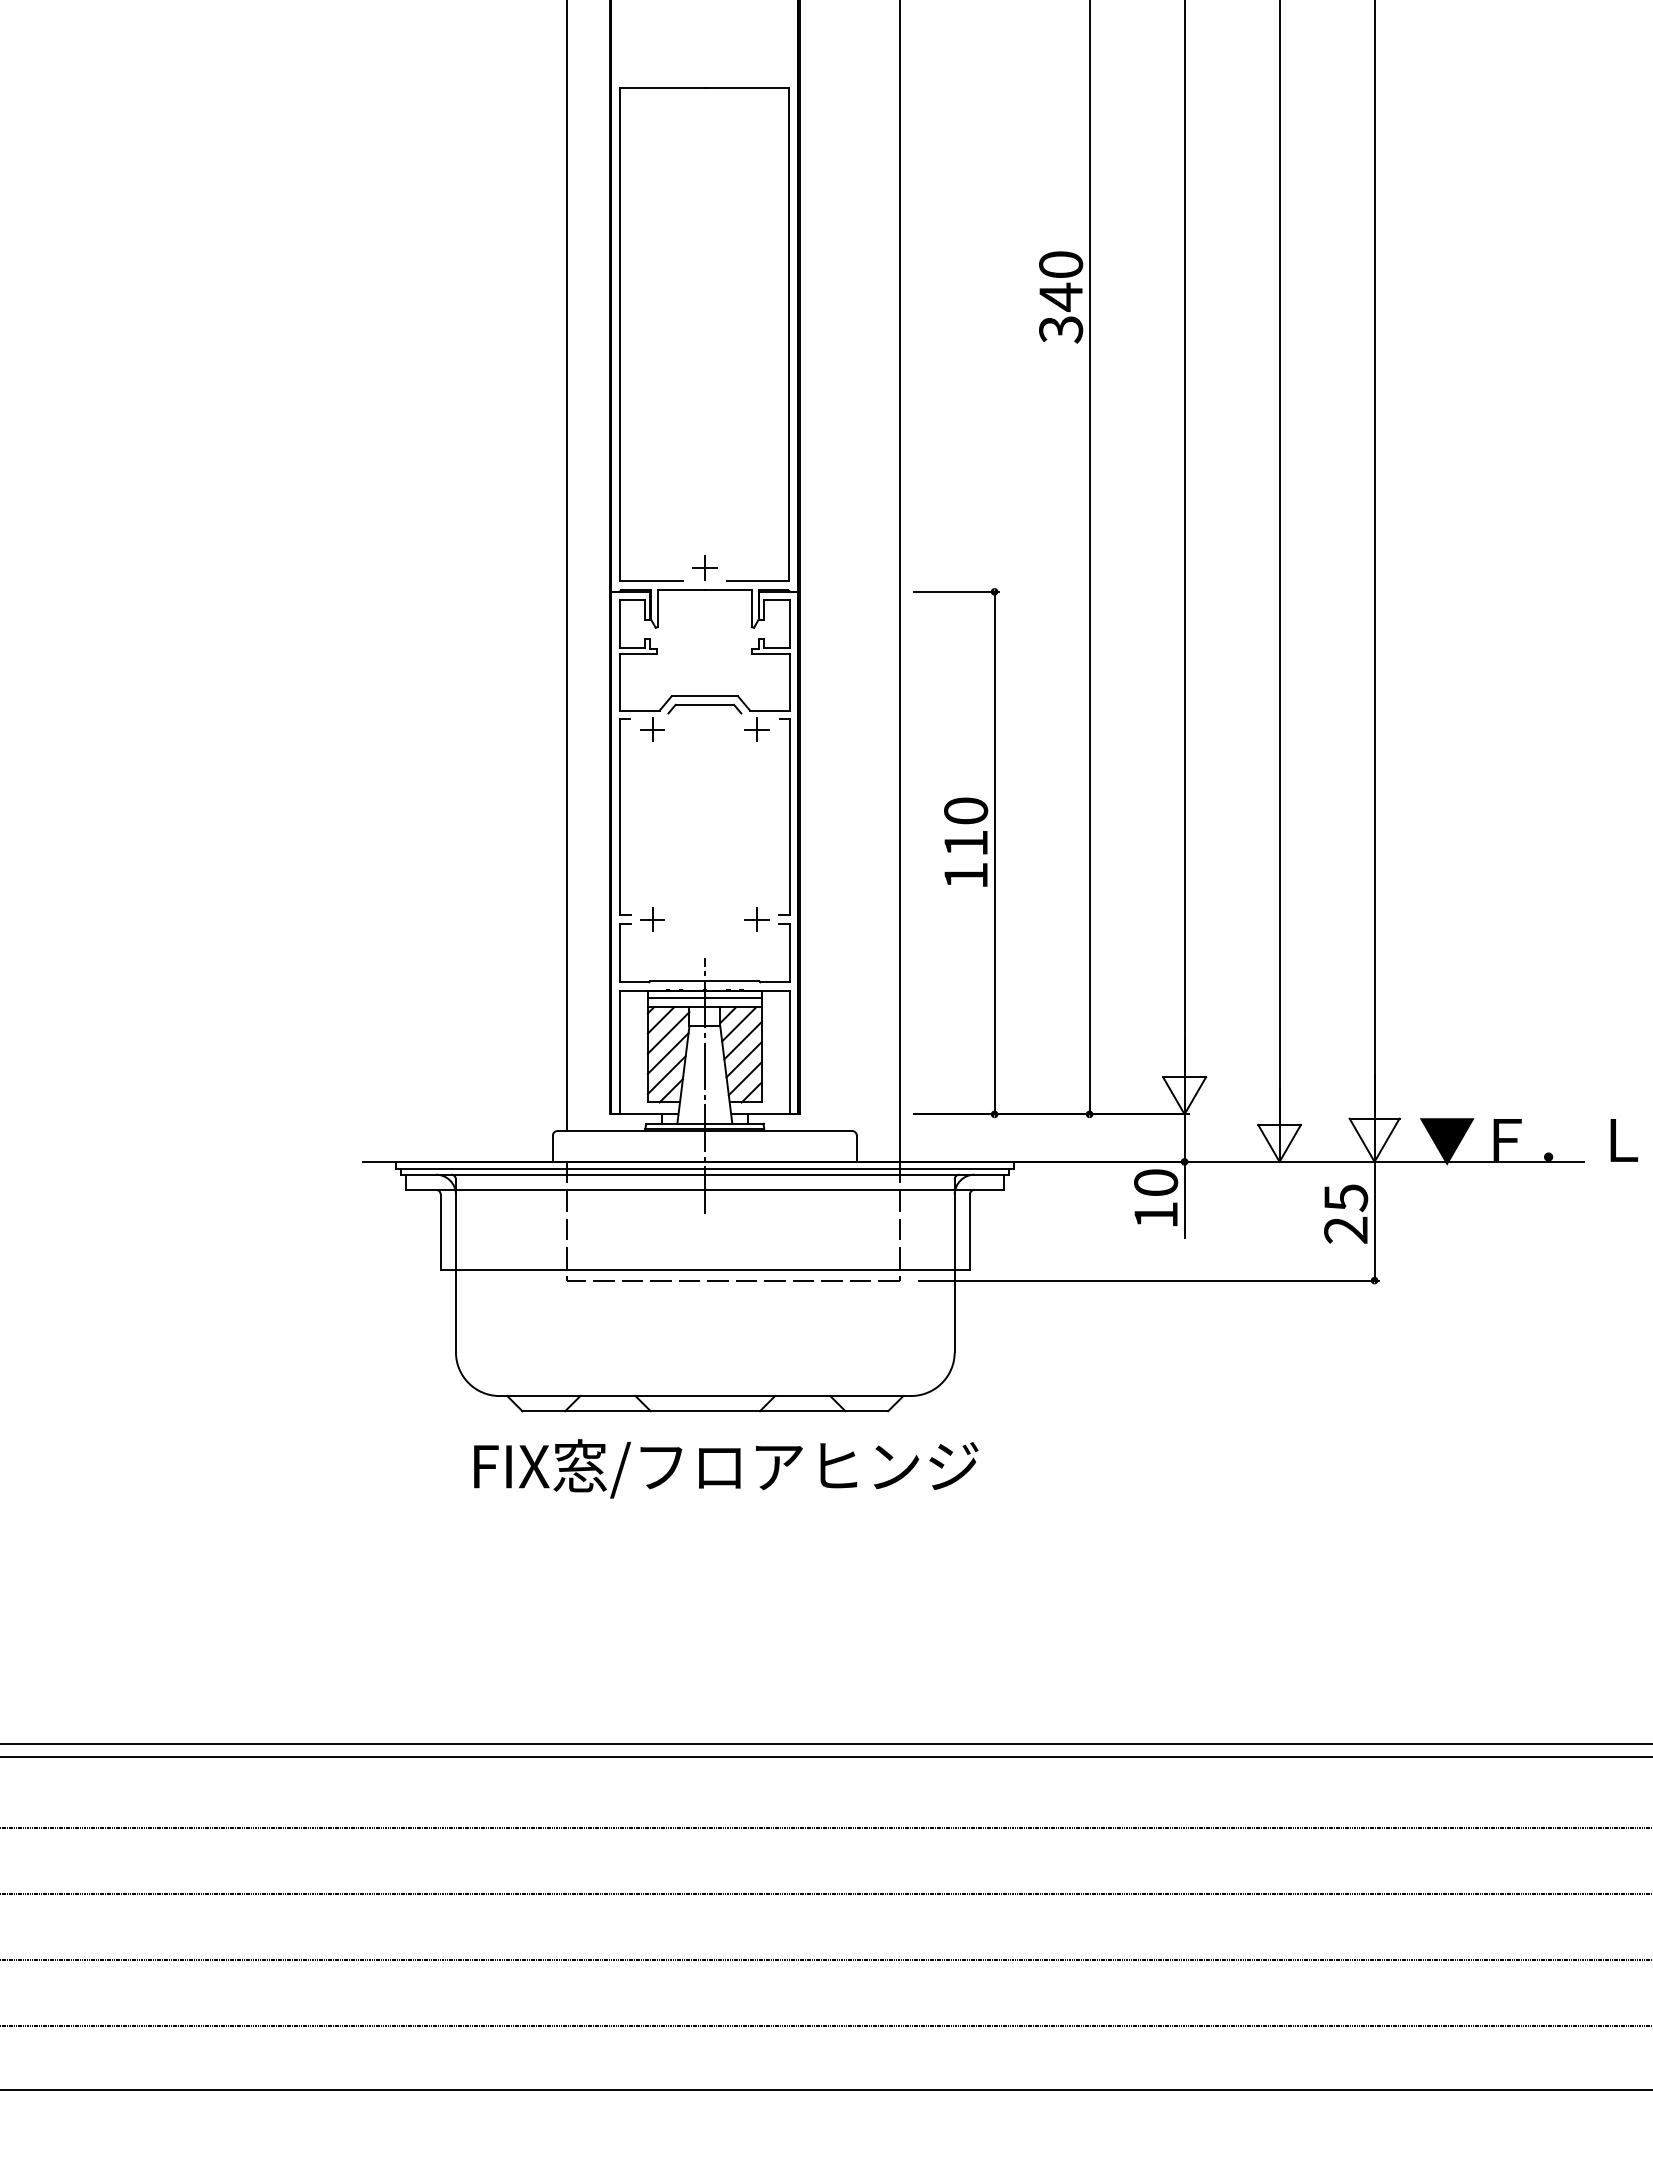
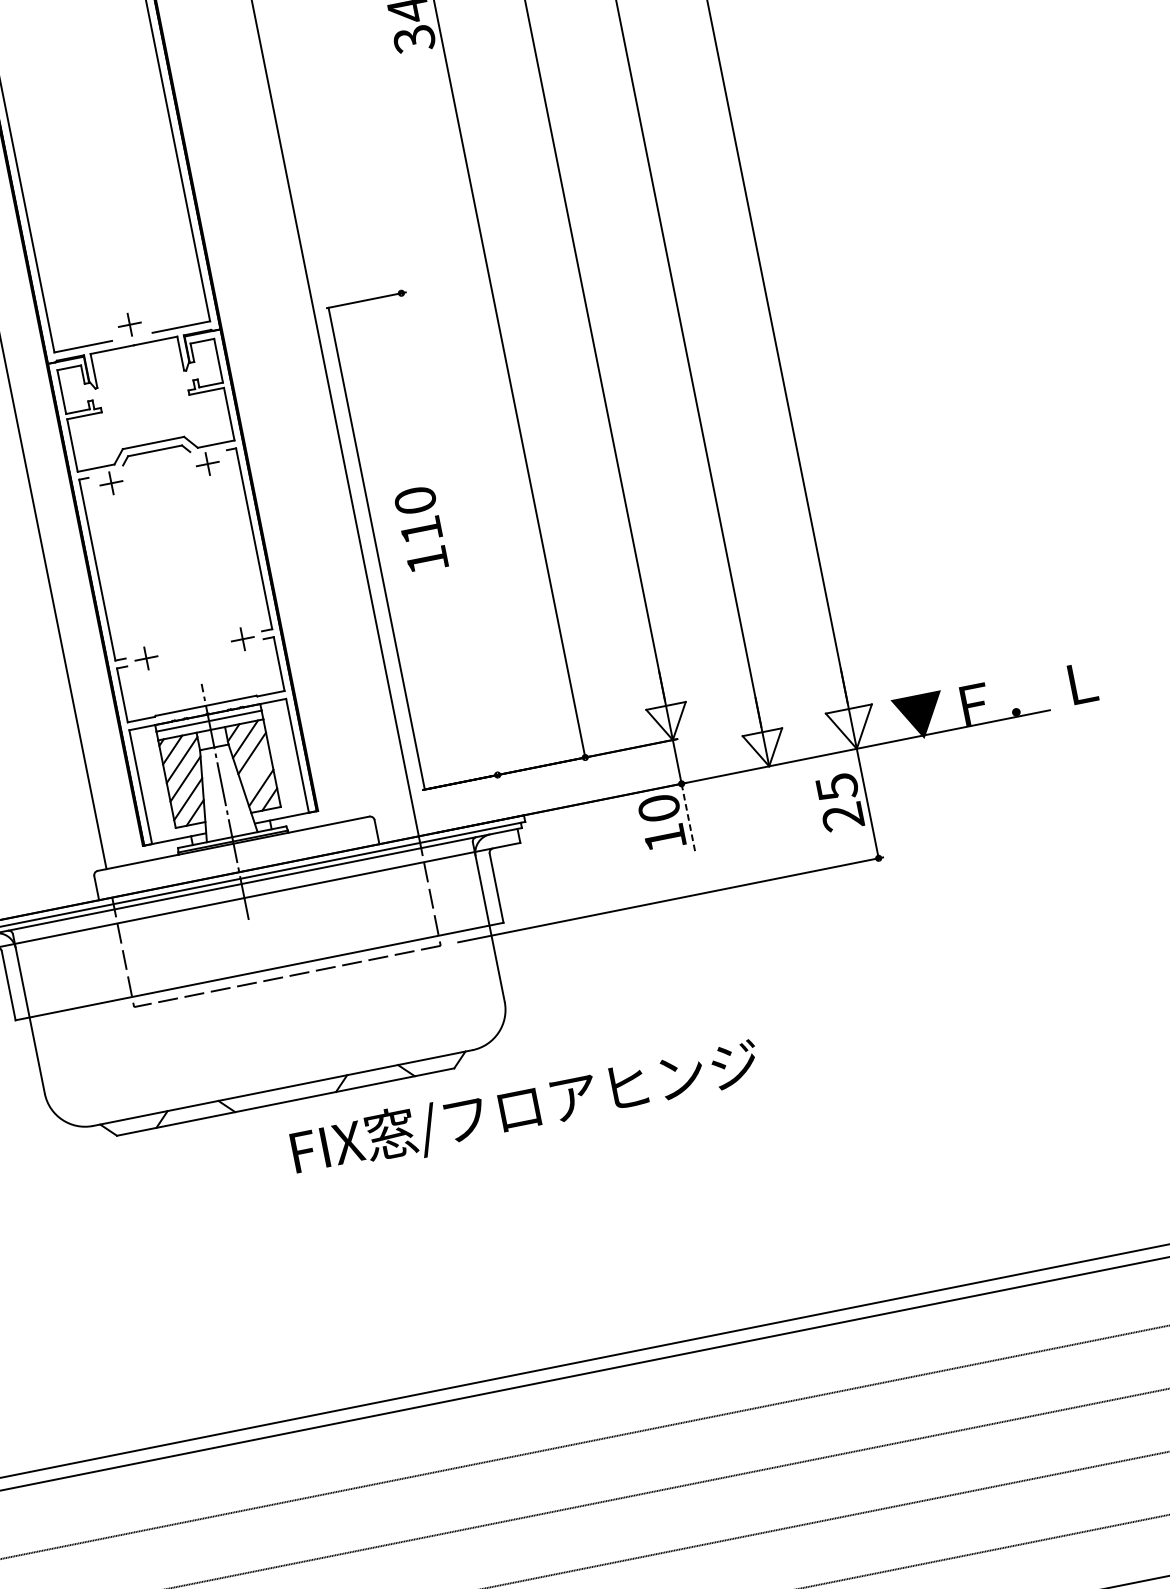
line: (994, 852) -> (376, 548), moved
line: (743, 1059) -> (256, 770), removed
line: (1184, 1200) -> (688, 819), solid -> dashed
text: (726, 1468) -> (525, 1108), moved

